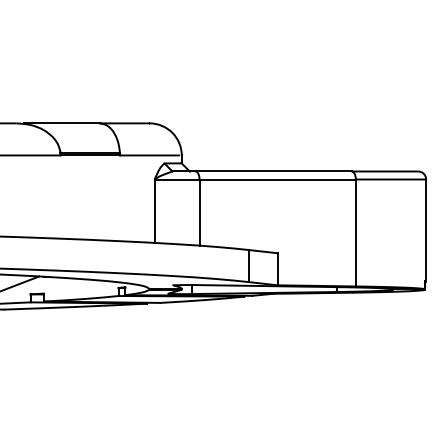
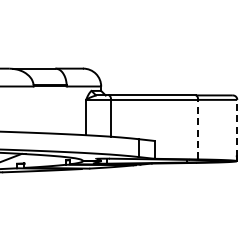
line: (426, 229) -> (237, 127), solid -> dashed
line: (356, 232) -> (198, 129), solid -> dashed

